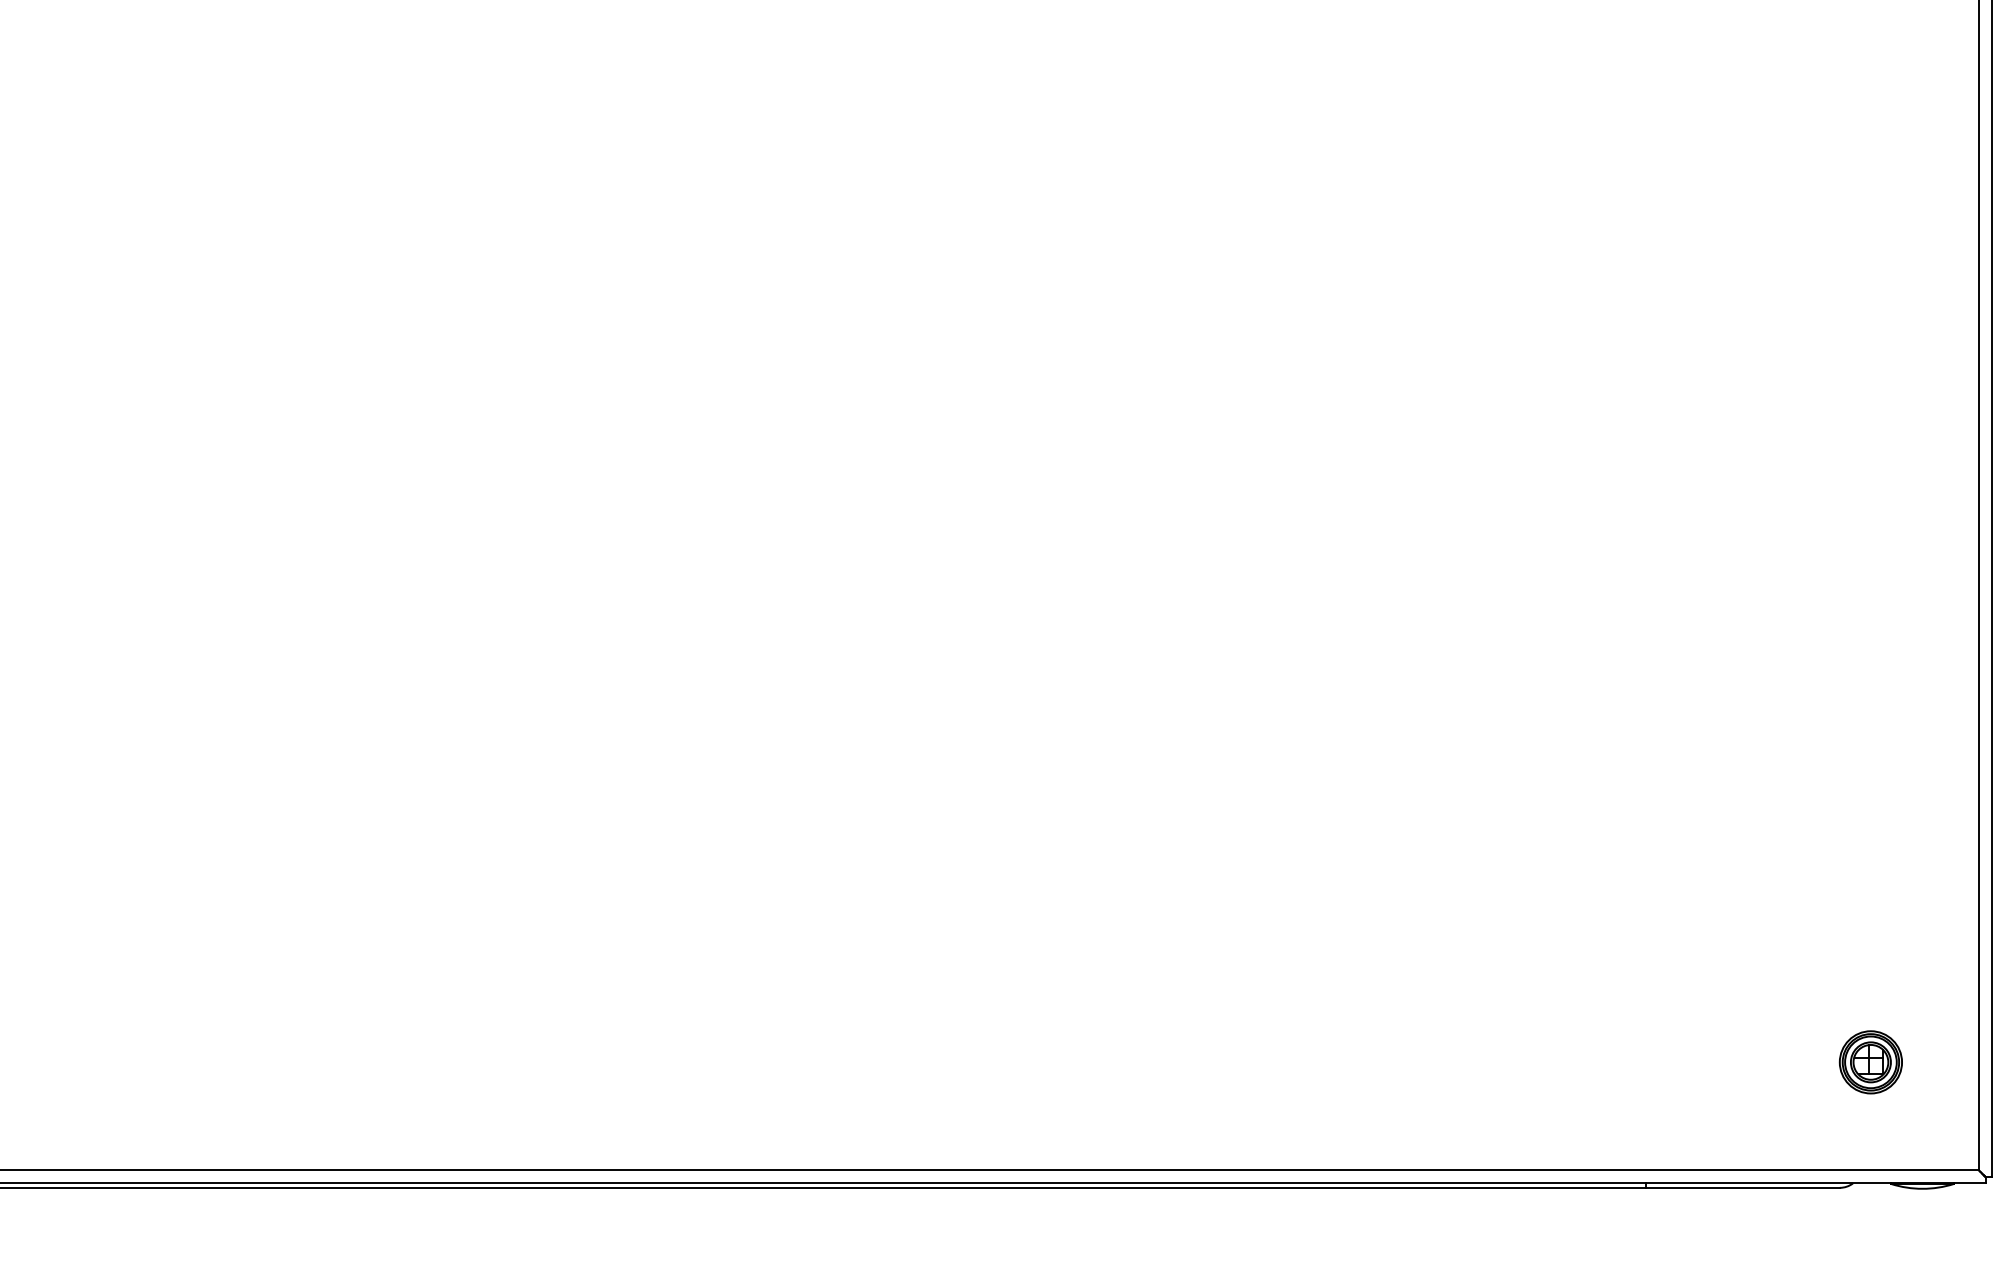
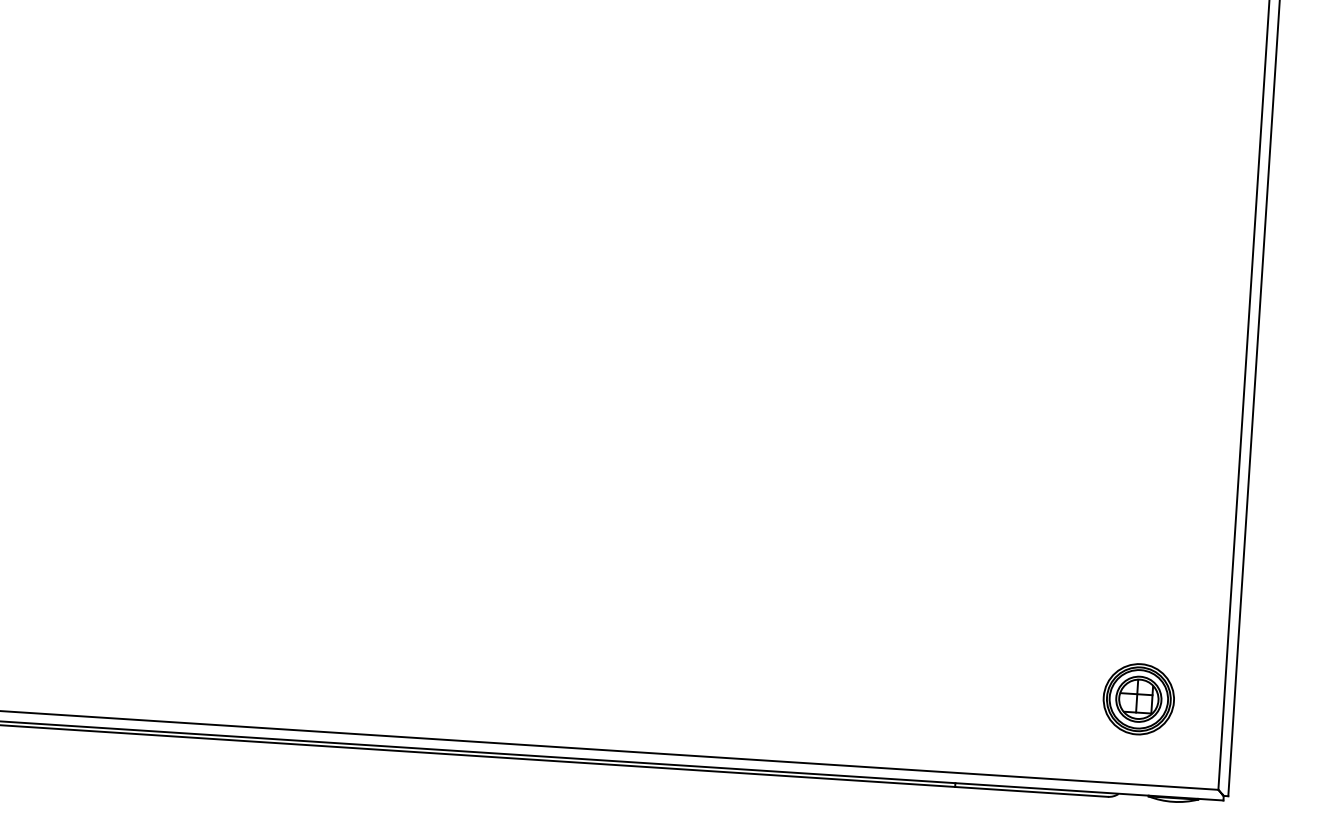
part: (1870, 1062) -> (1138, 699), size x1.43

